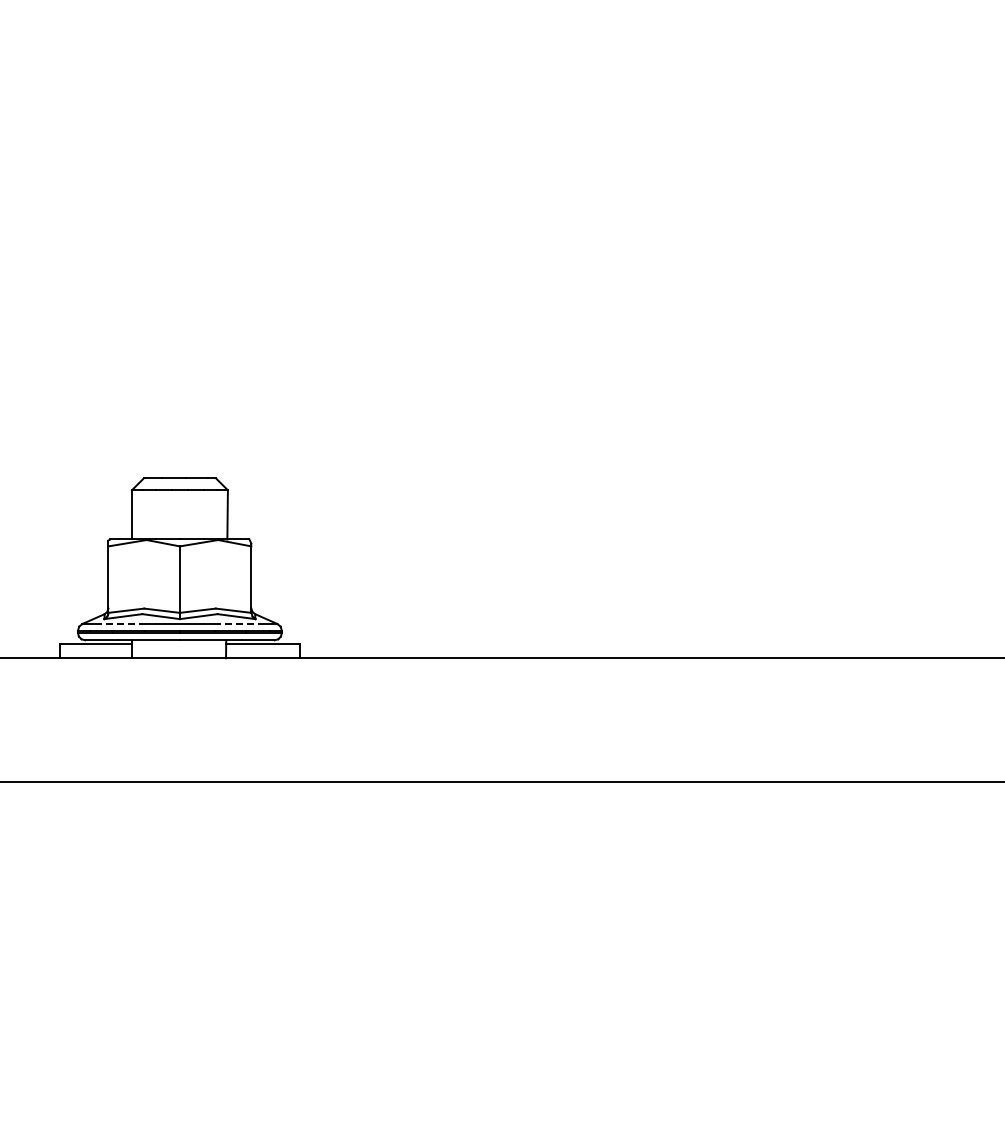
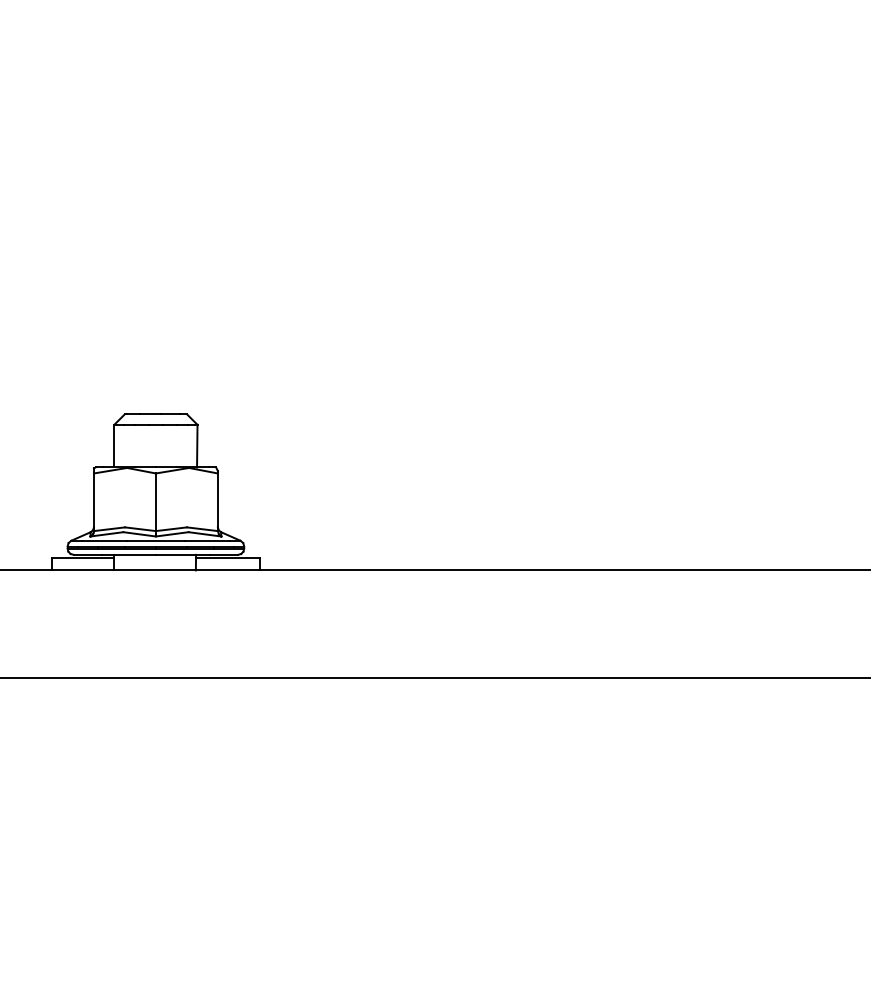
line: (120, 624) -> (104, 541), dashed -> solid
line: (239, 624) -> (207, 541), dashed -> solid

